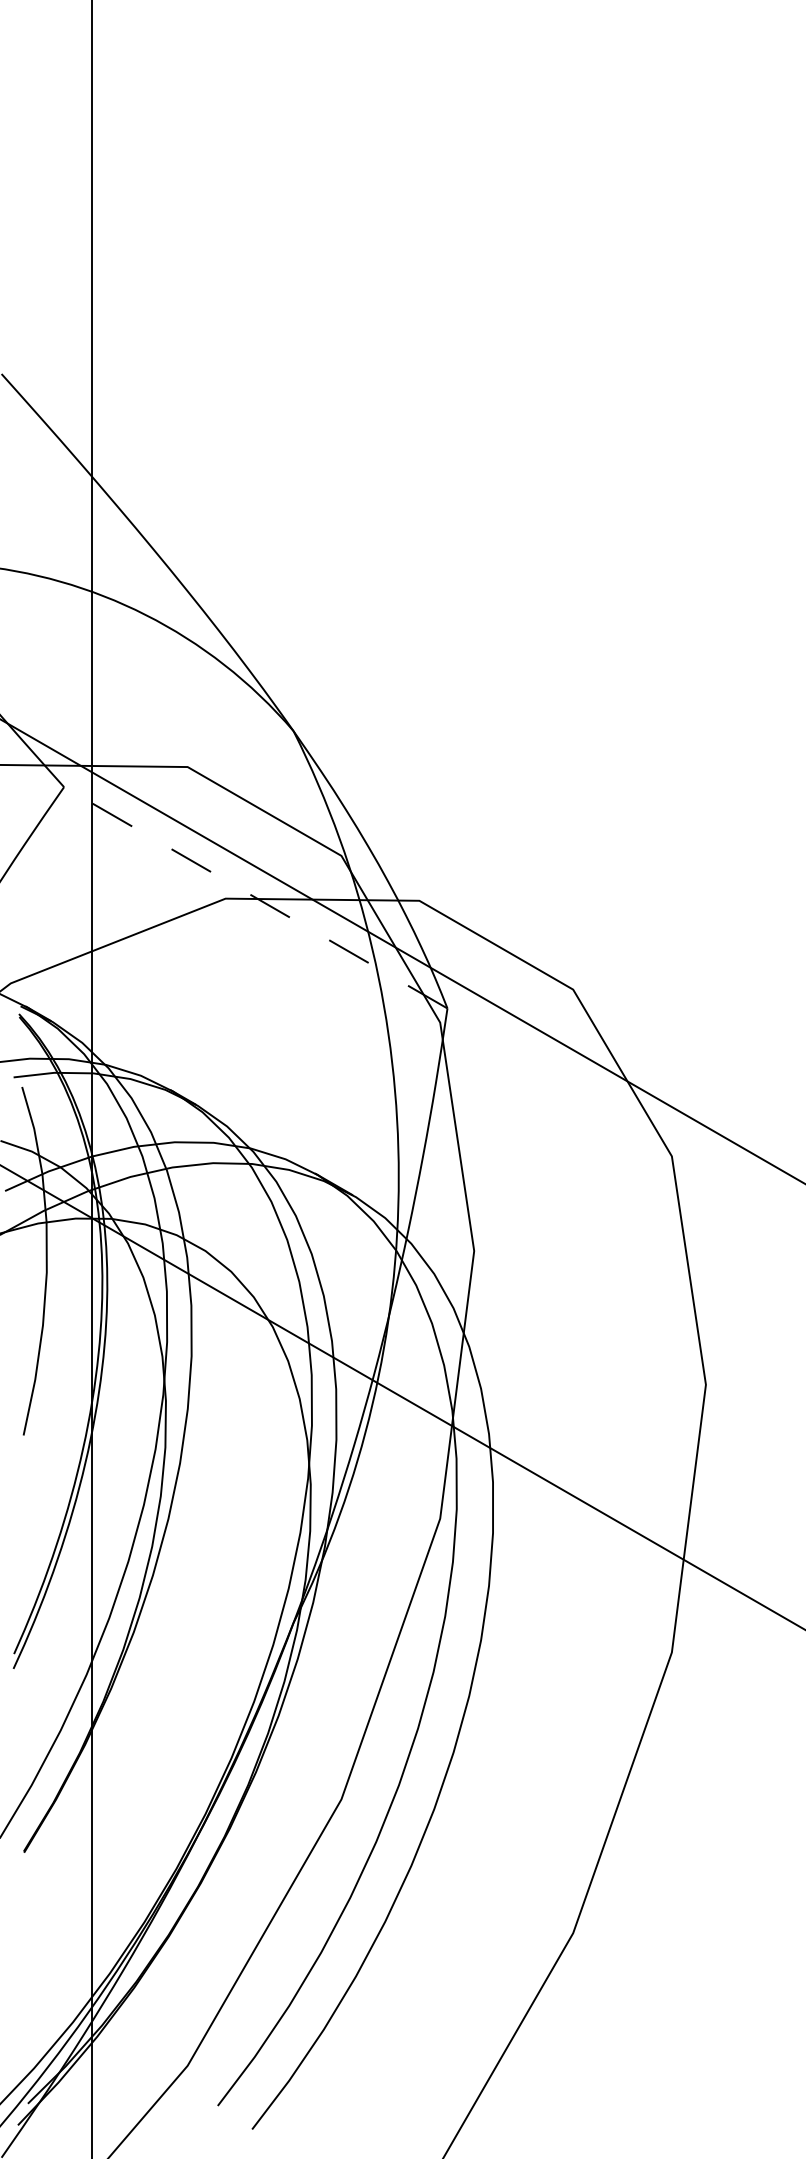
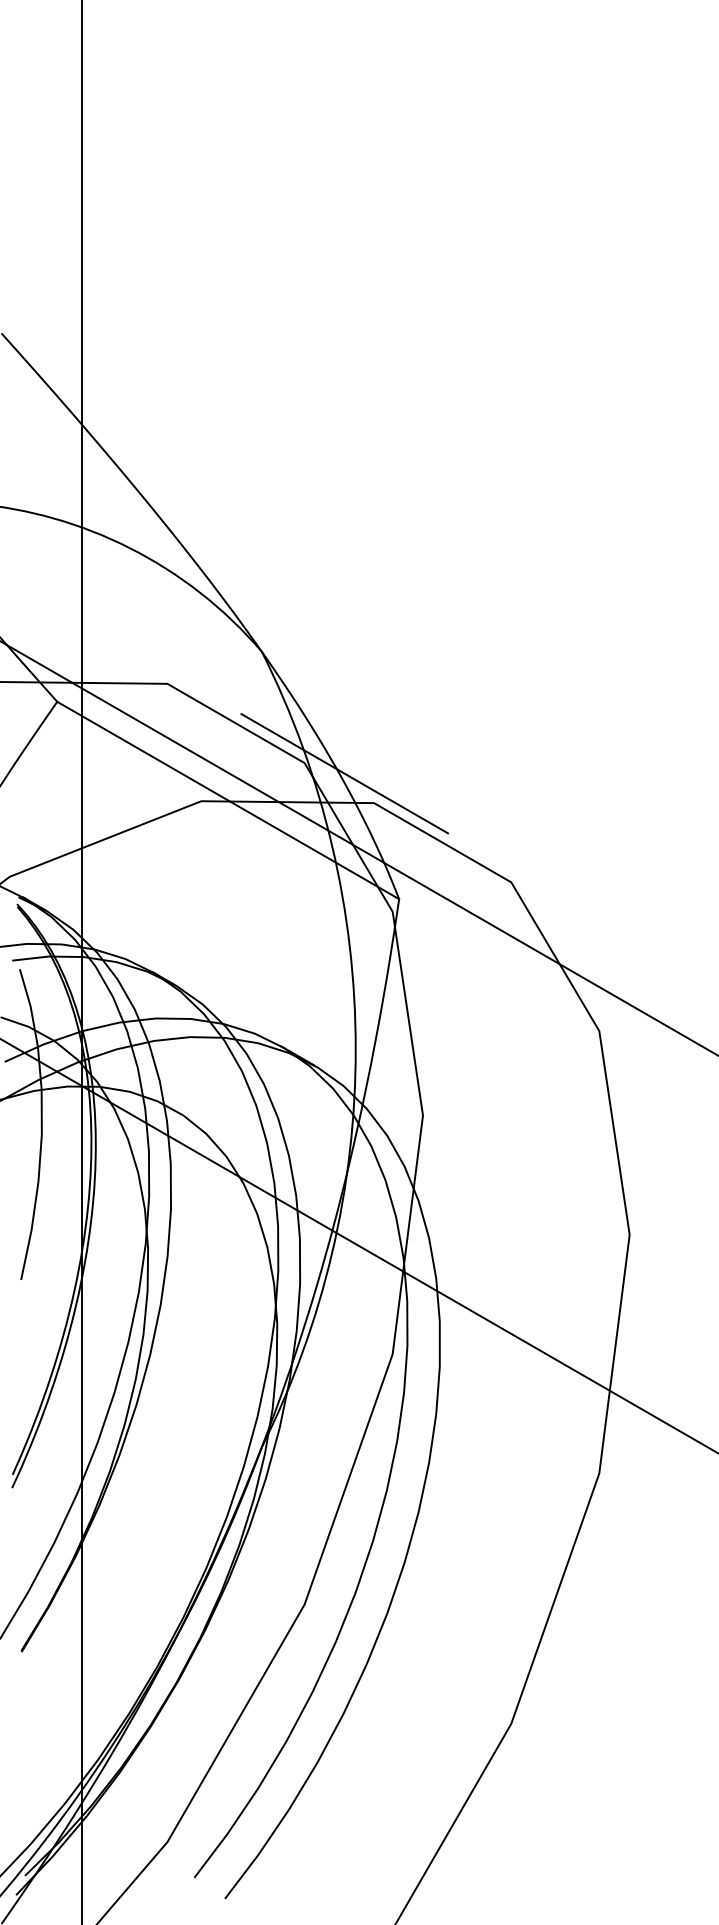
line: (386, 867) -> (344, 773), added
line: (255, 897) -> (227, 800), dashed -> solid

